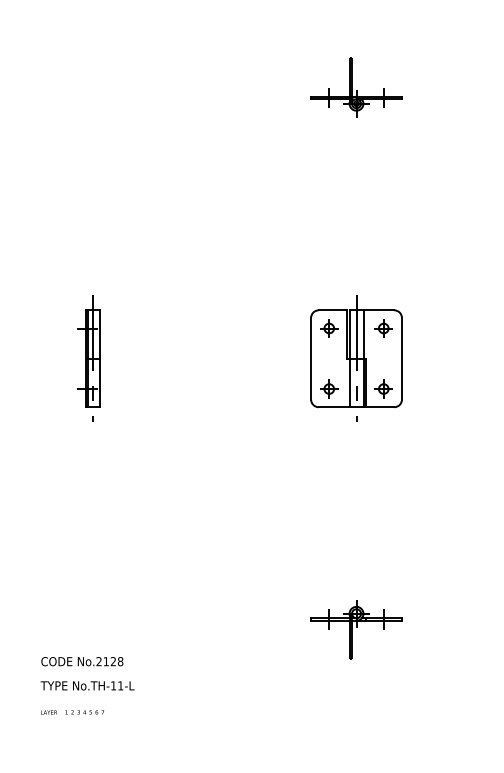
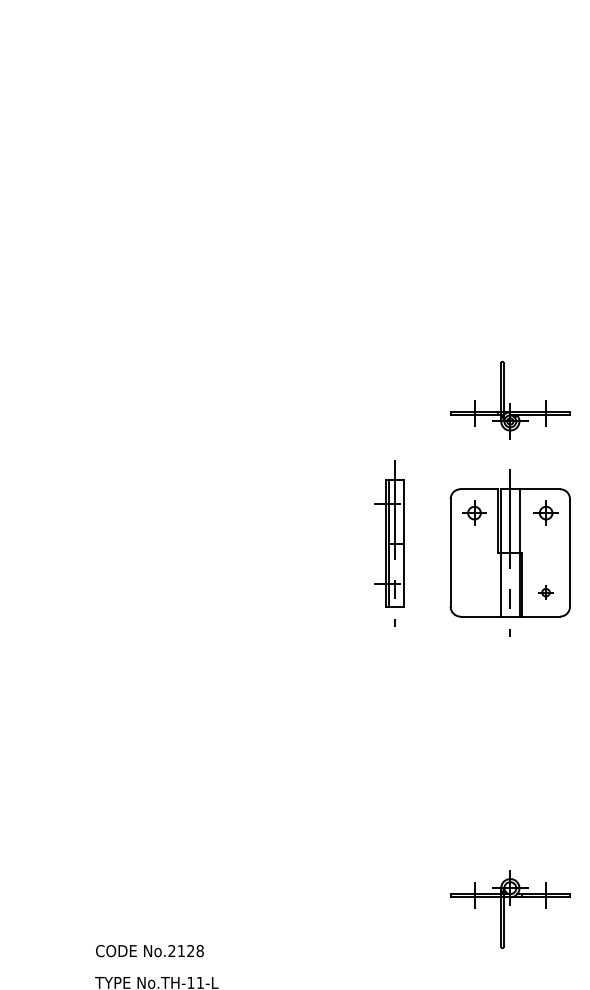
part: (356, 87) -> (510, 400), moved
part: (88, 358) -> (389, 543), moved
part: (329, 388) -> (474, 591), removed
part: (383, 388) -> (545, 591), size x0.6

